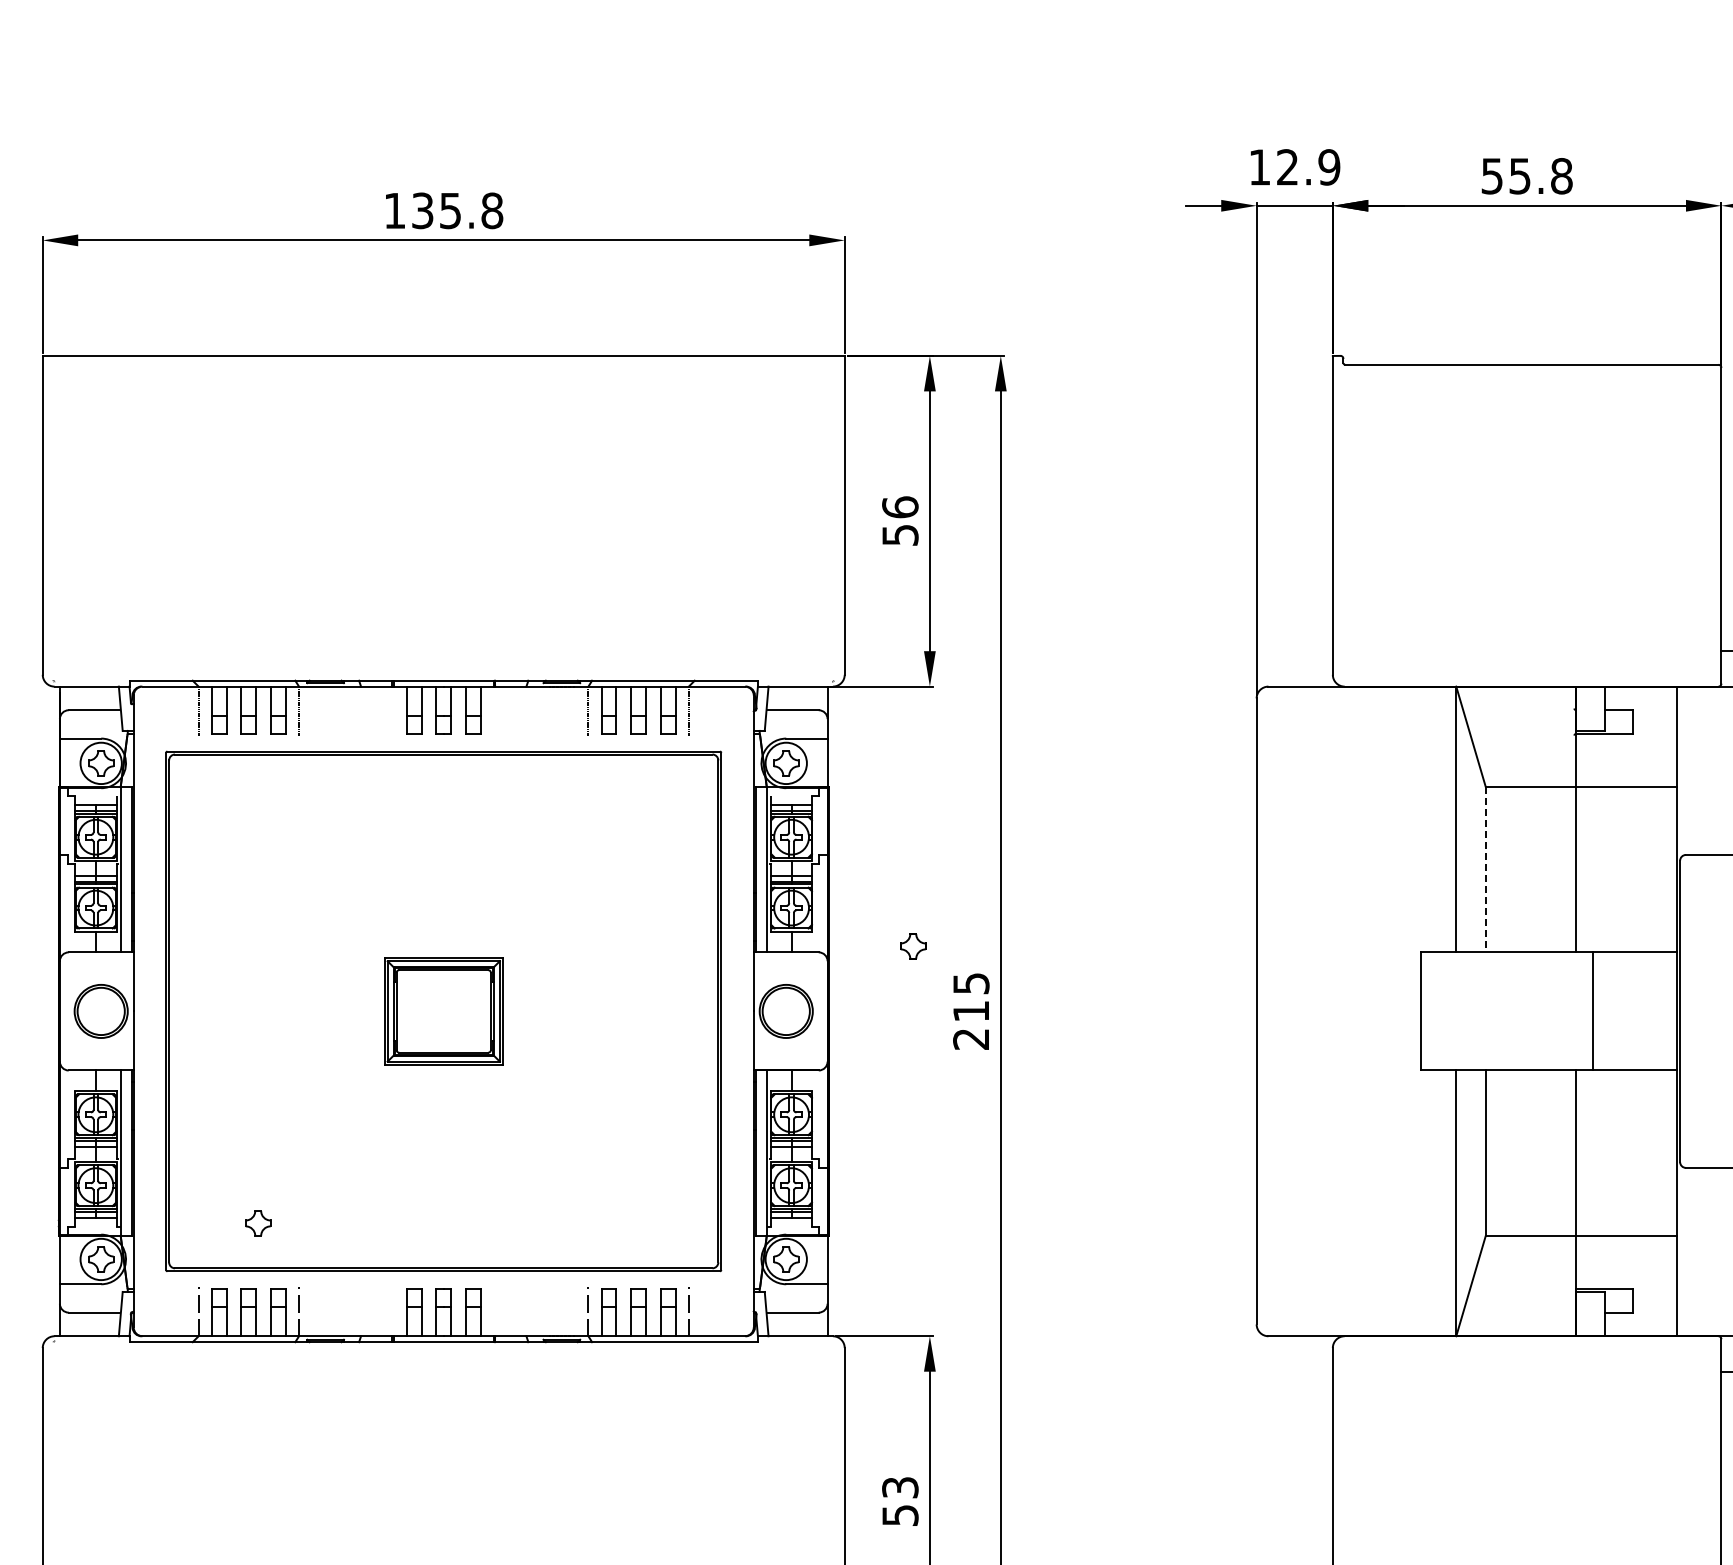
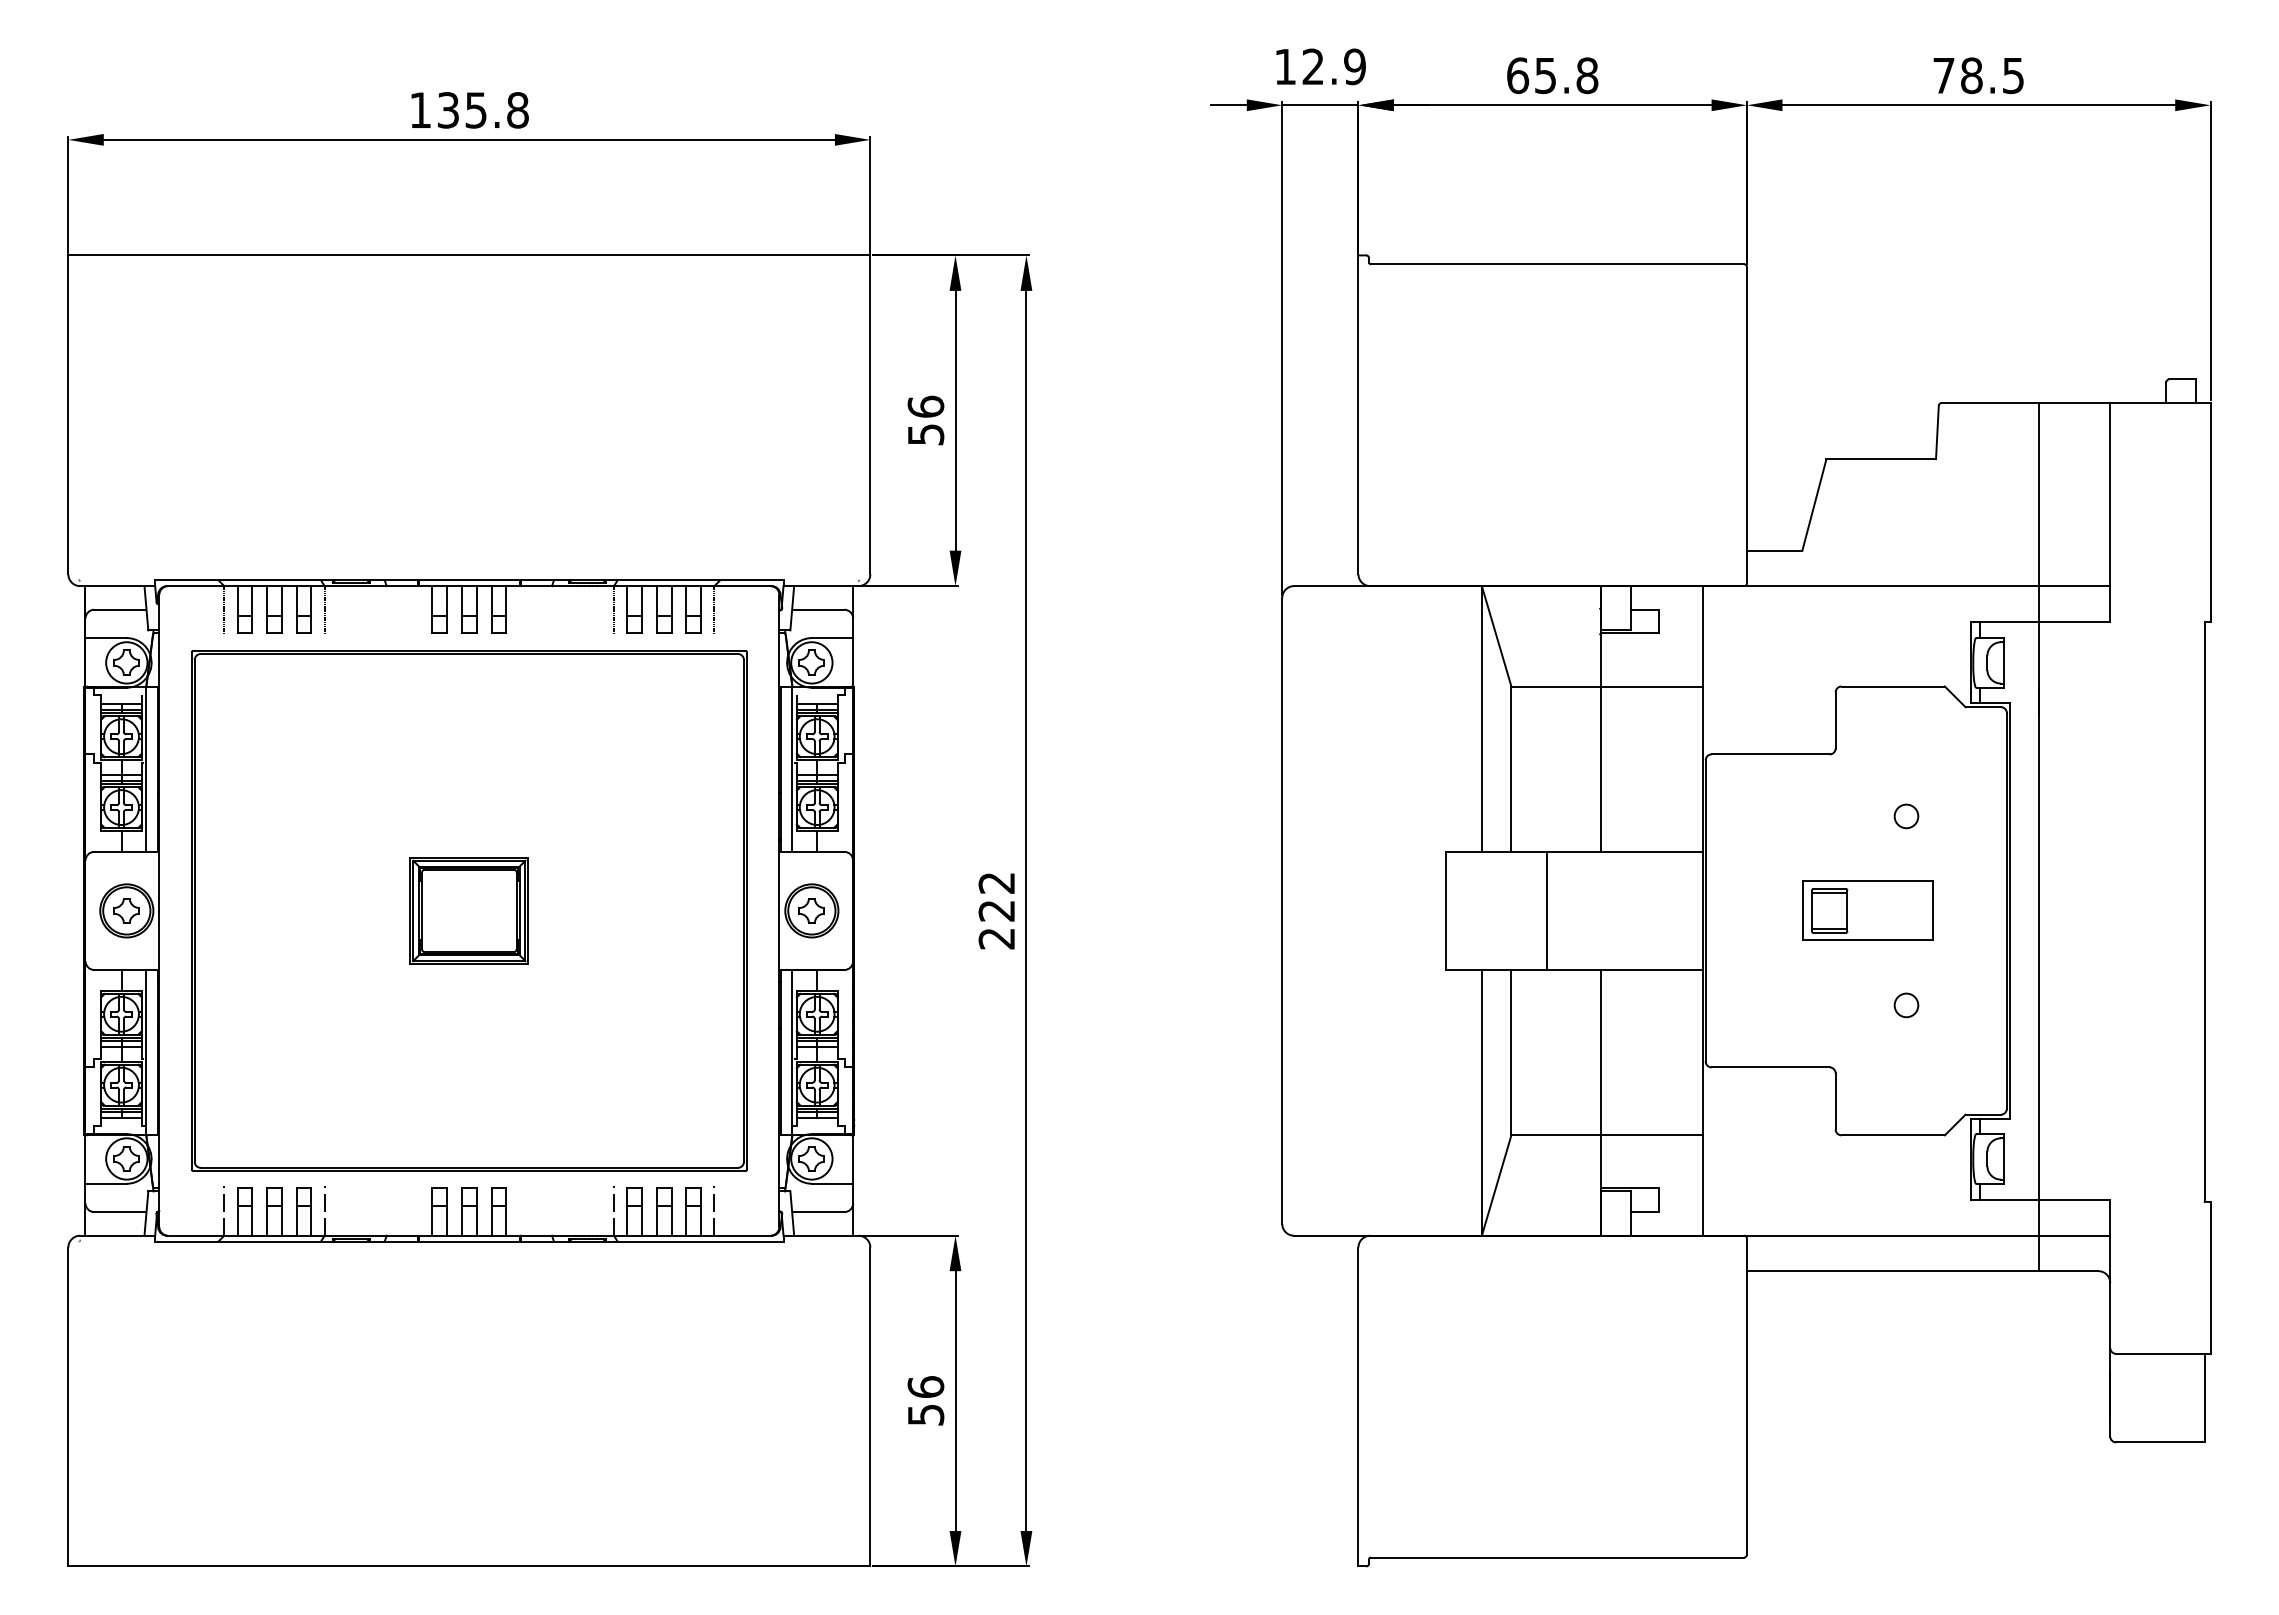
text: (1492, 176) -> (1518, 75), 55.8 -> 65.8
line: (1485, 870) -> (1511, 769), dashed -> solid
part: (912, 946) -> (811, 910), moved
text: (970, 998) -> (996, 897), 215 -> 222
line: (1592, 1011) -> (1546, 910), moved
part: (257, 1223) -> (126, 910), moved
text: (899, 1487) -> (925, 1386), 53 -> 56

